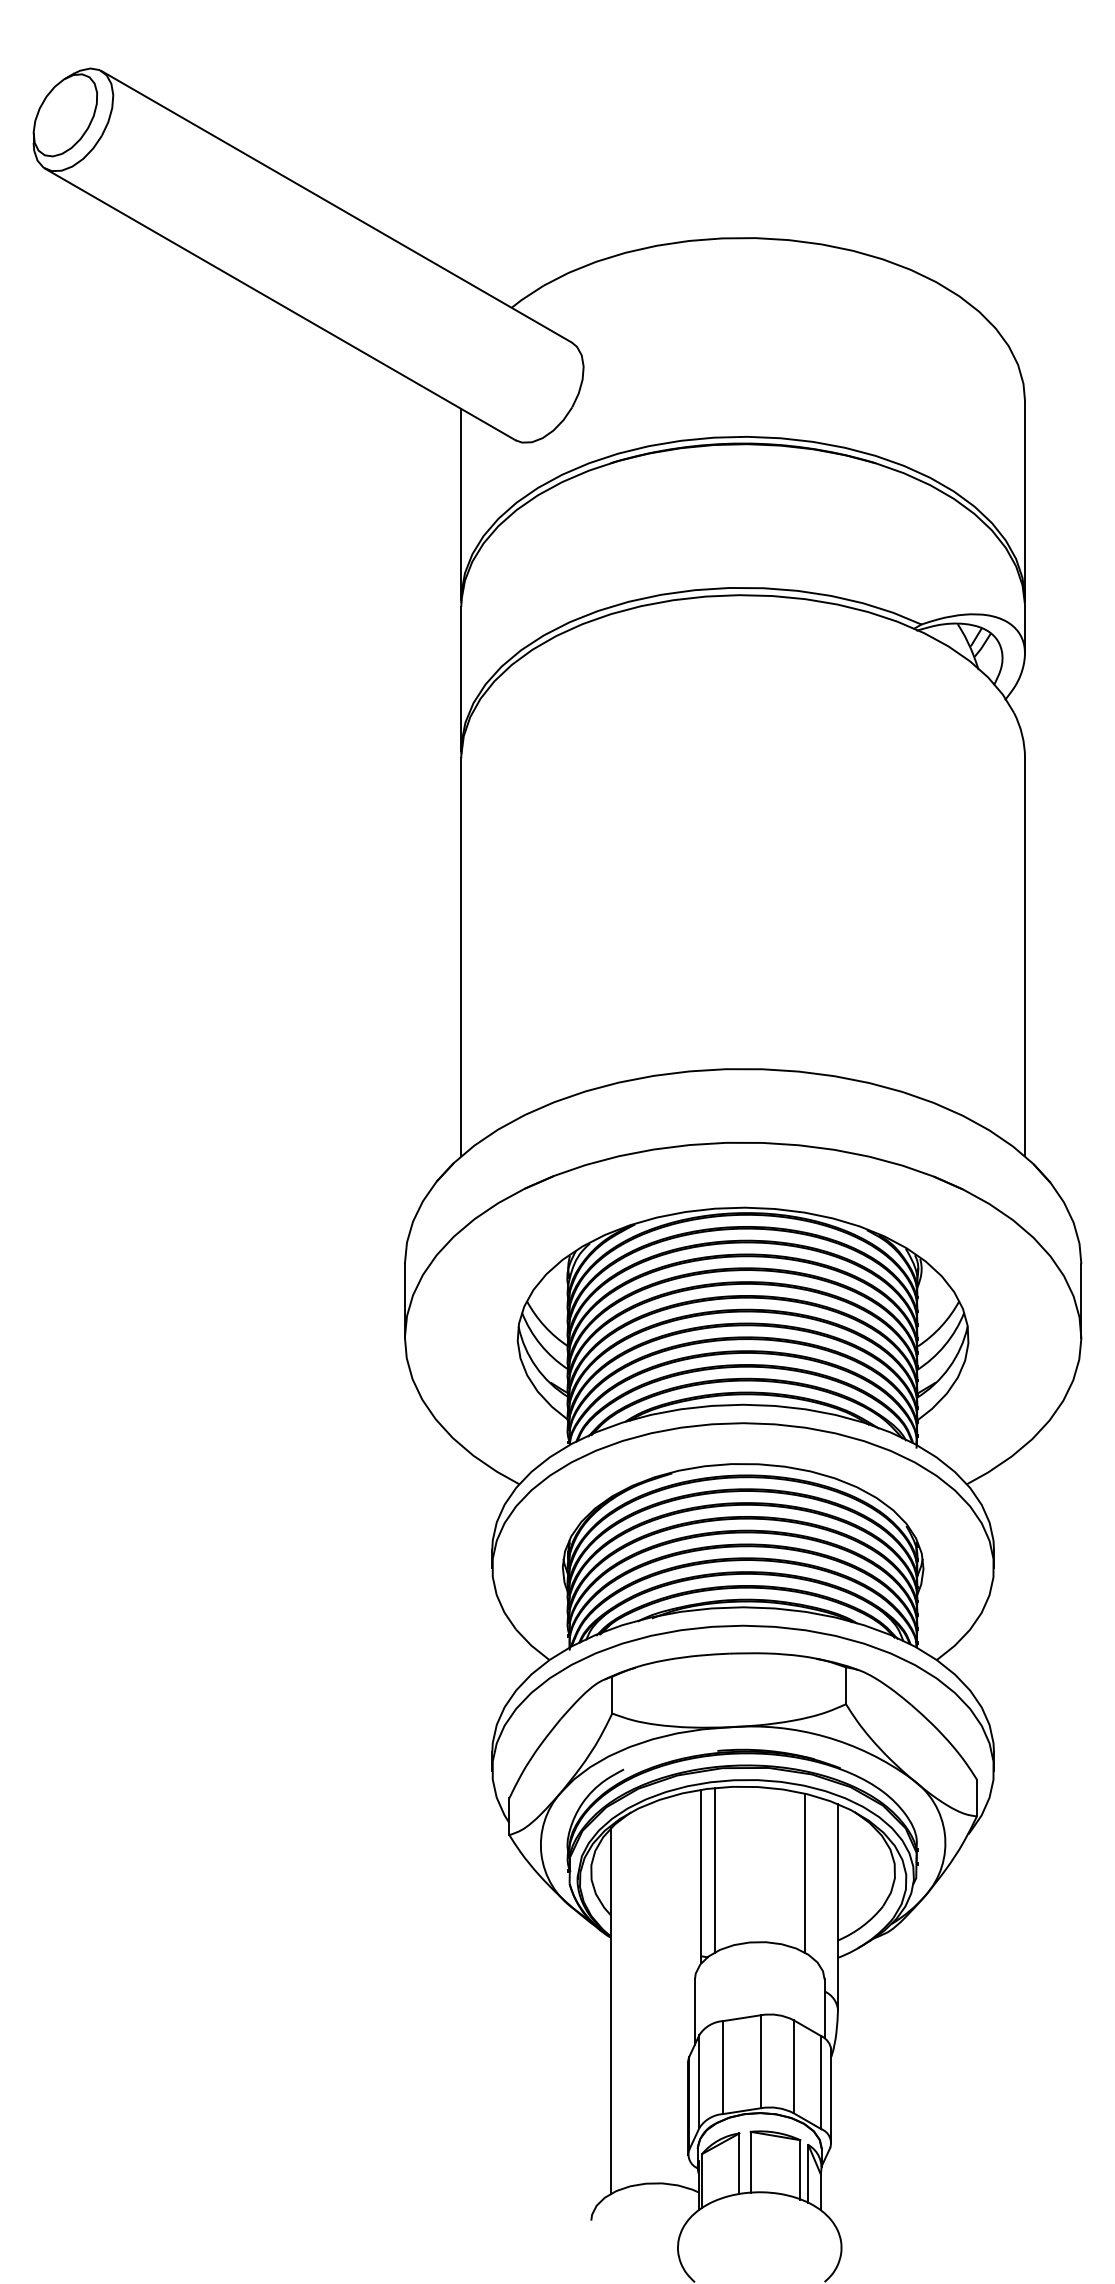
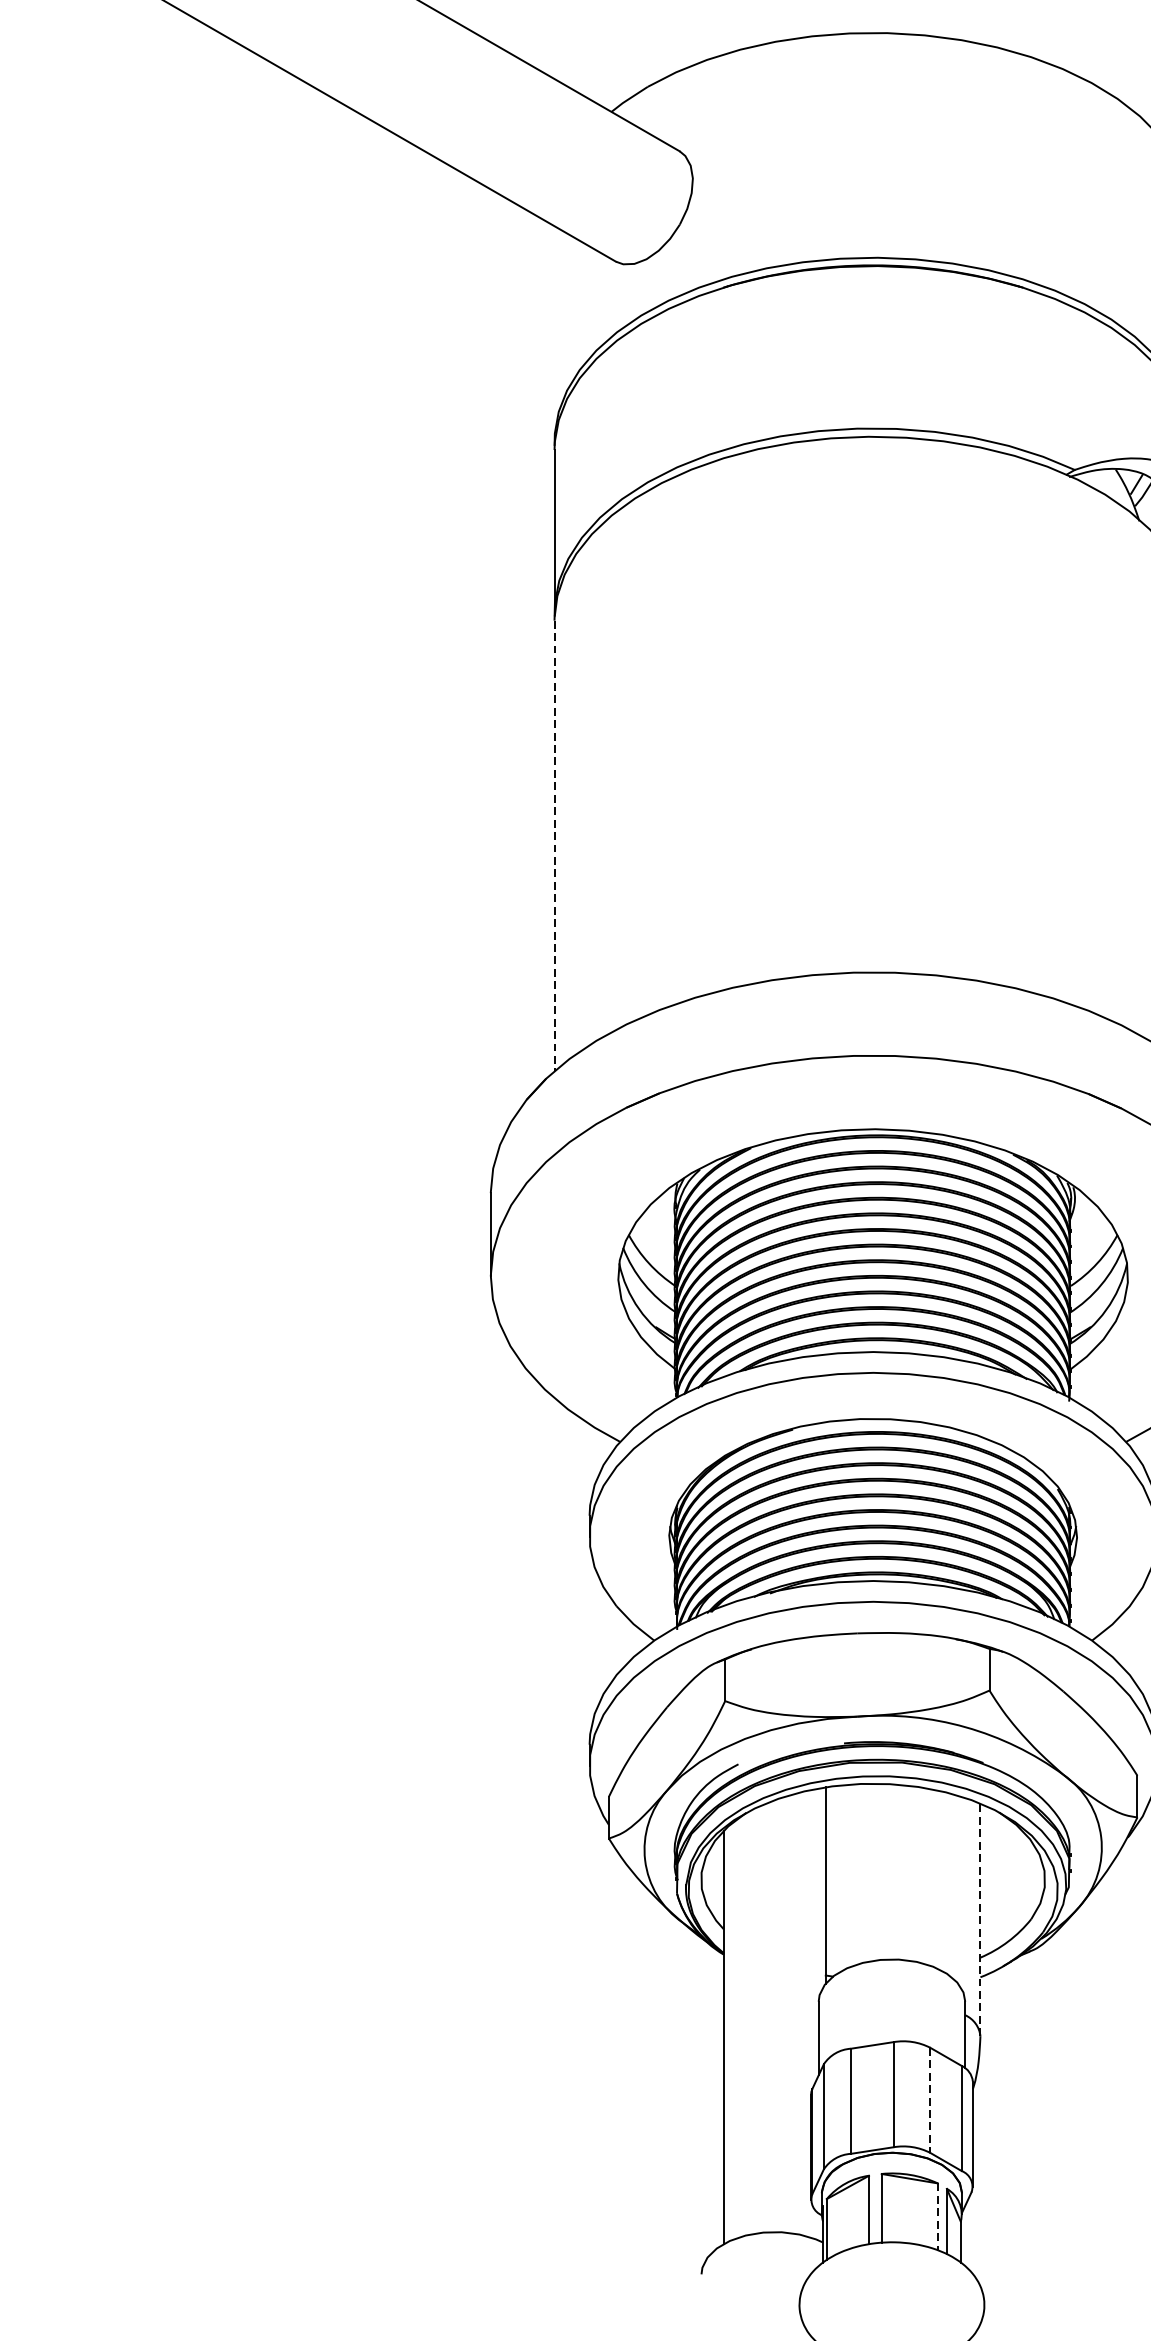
line: (461, 503) -> (554, 333), removed
line: (461, 957) -> (554, 846), solid -> dashed
line: (714, 1870) -> (840, 1878), removed
line: (804, 1872) -> (942, 1880), removed
line: (838, 1907) -> (980, 1920), solid -> dashed
line: (793, 2067) -> (930, 2101), solid -> dashed
line: (800, 2169) -> (938, 2216), solid -> dashed

